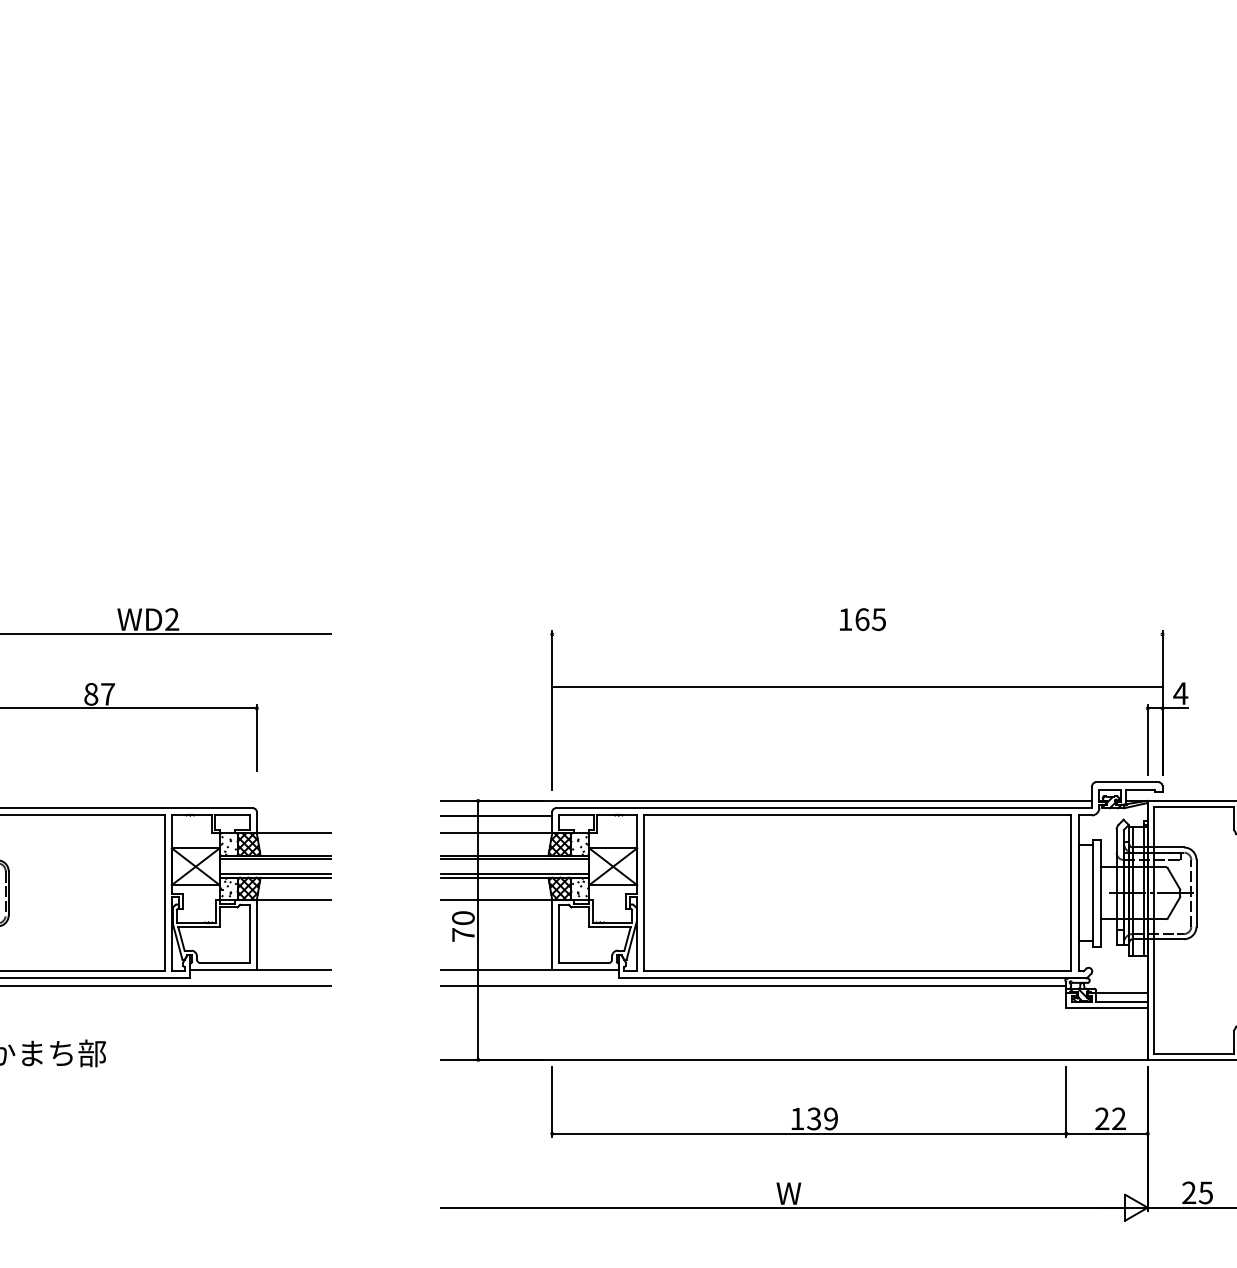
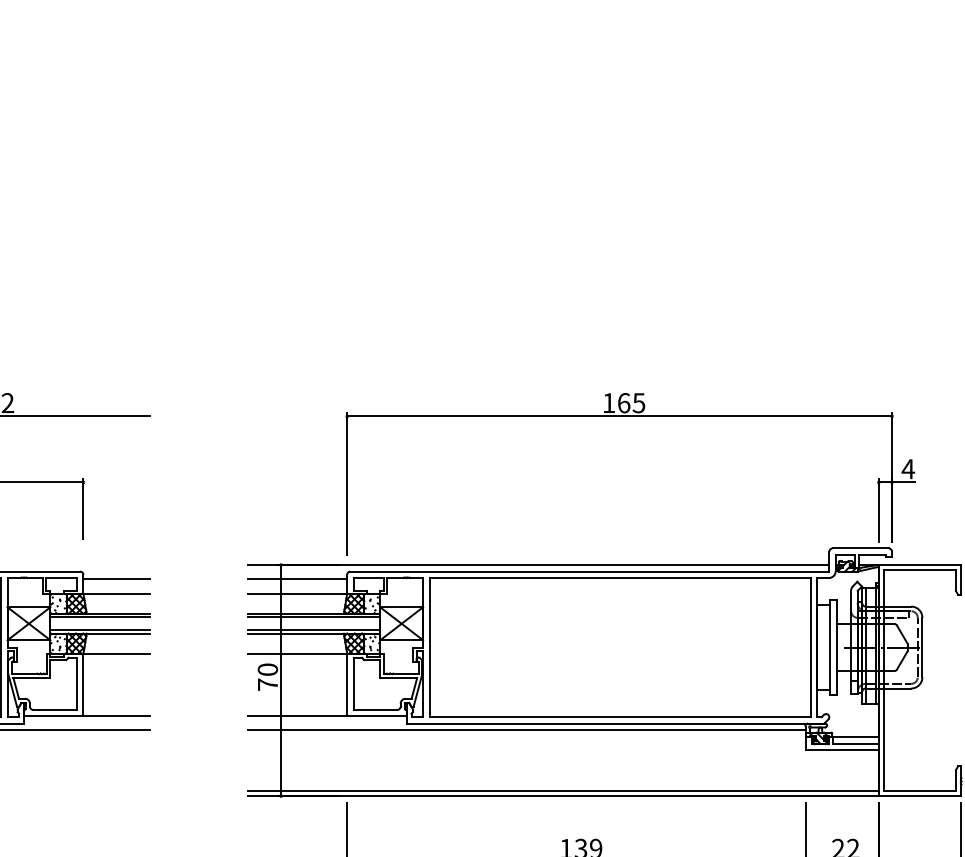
line: (857, 687) -> (619, 416), moved
line: (293, 816) -> (116, 578), added
line: (794, 1053) -> (563, 790), added

